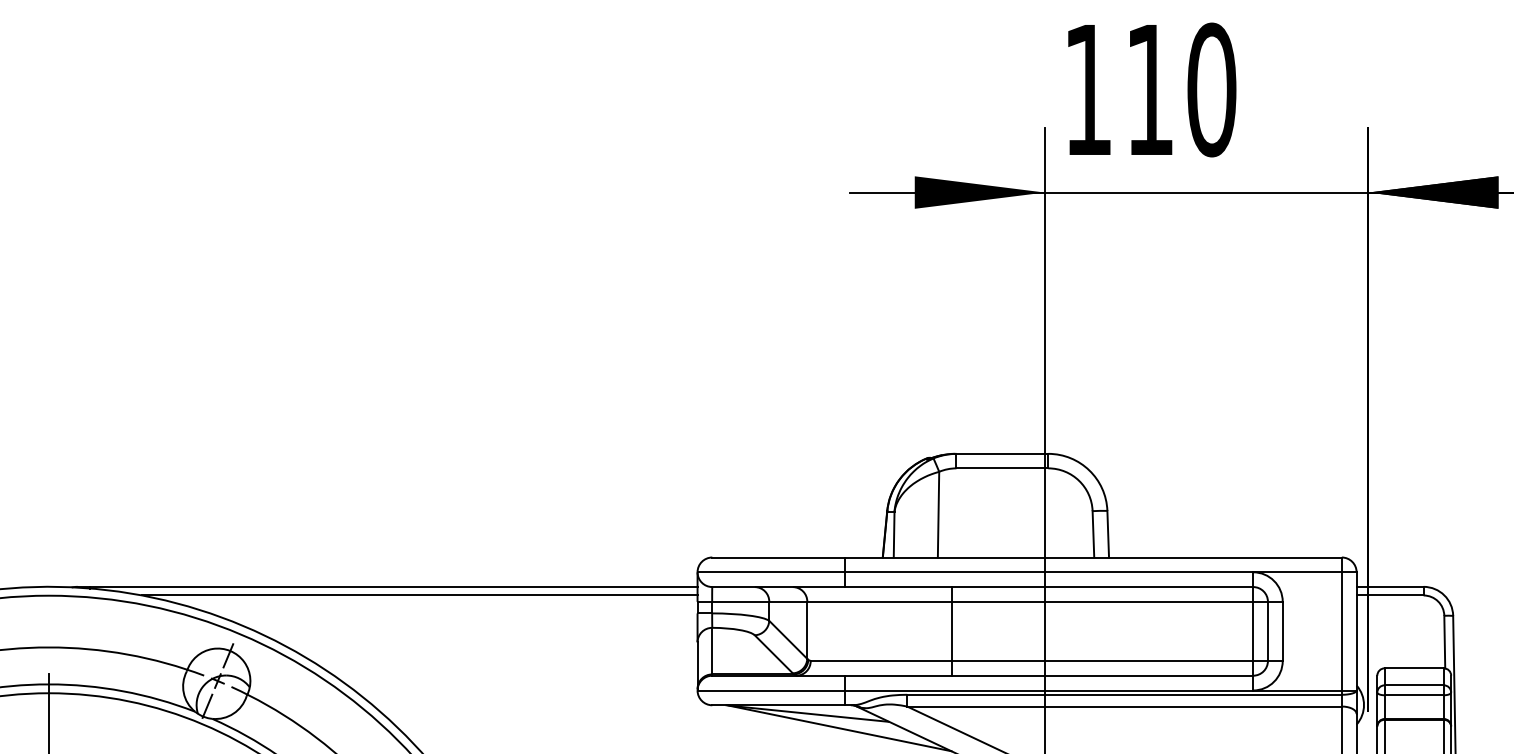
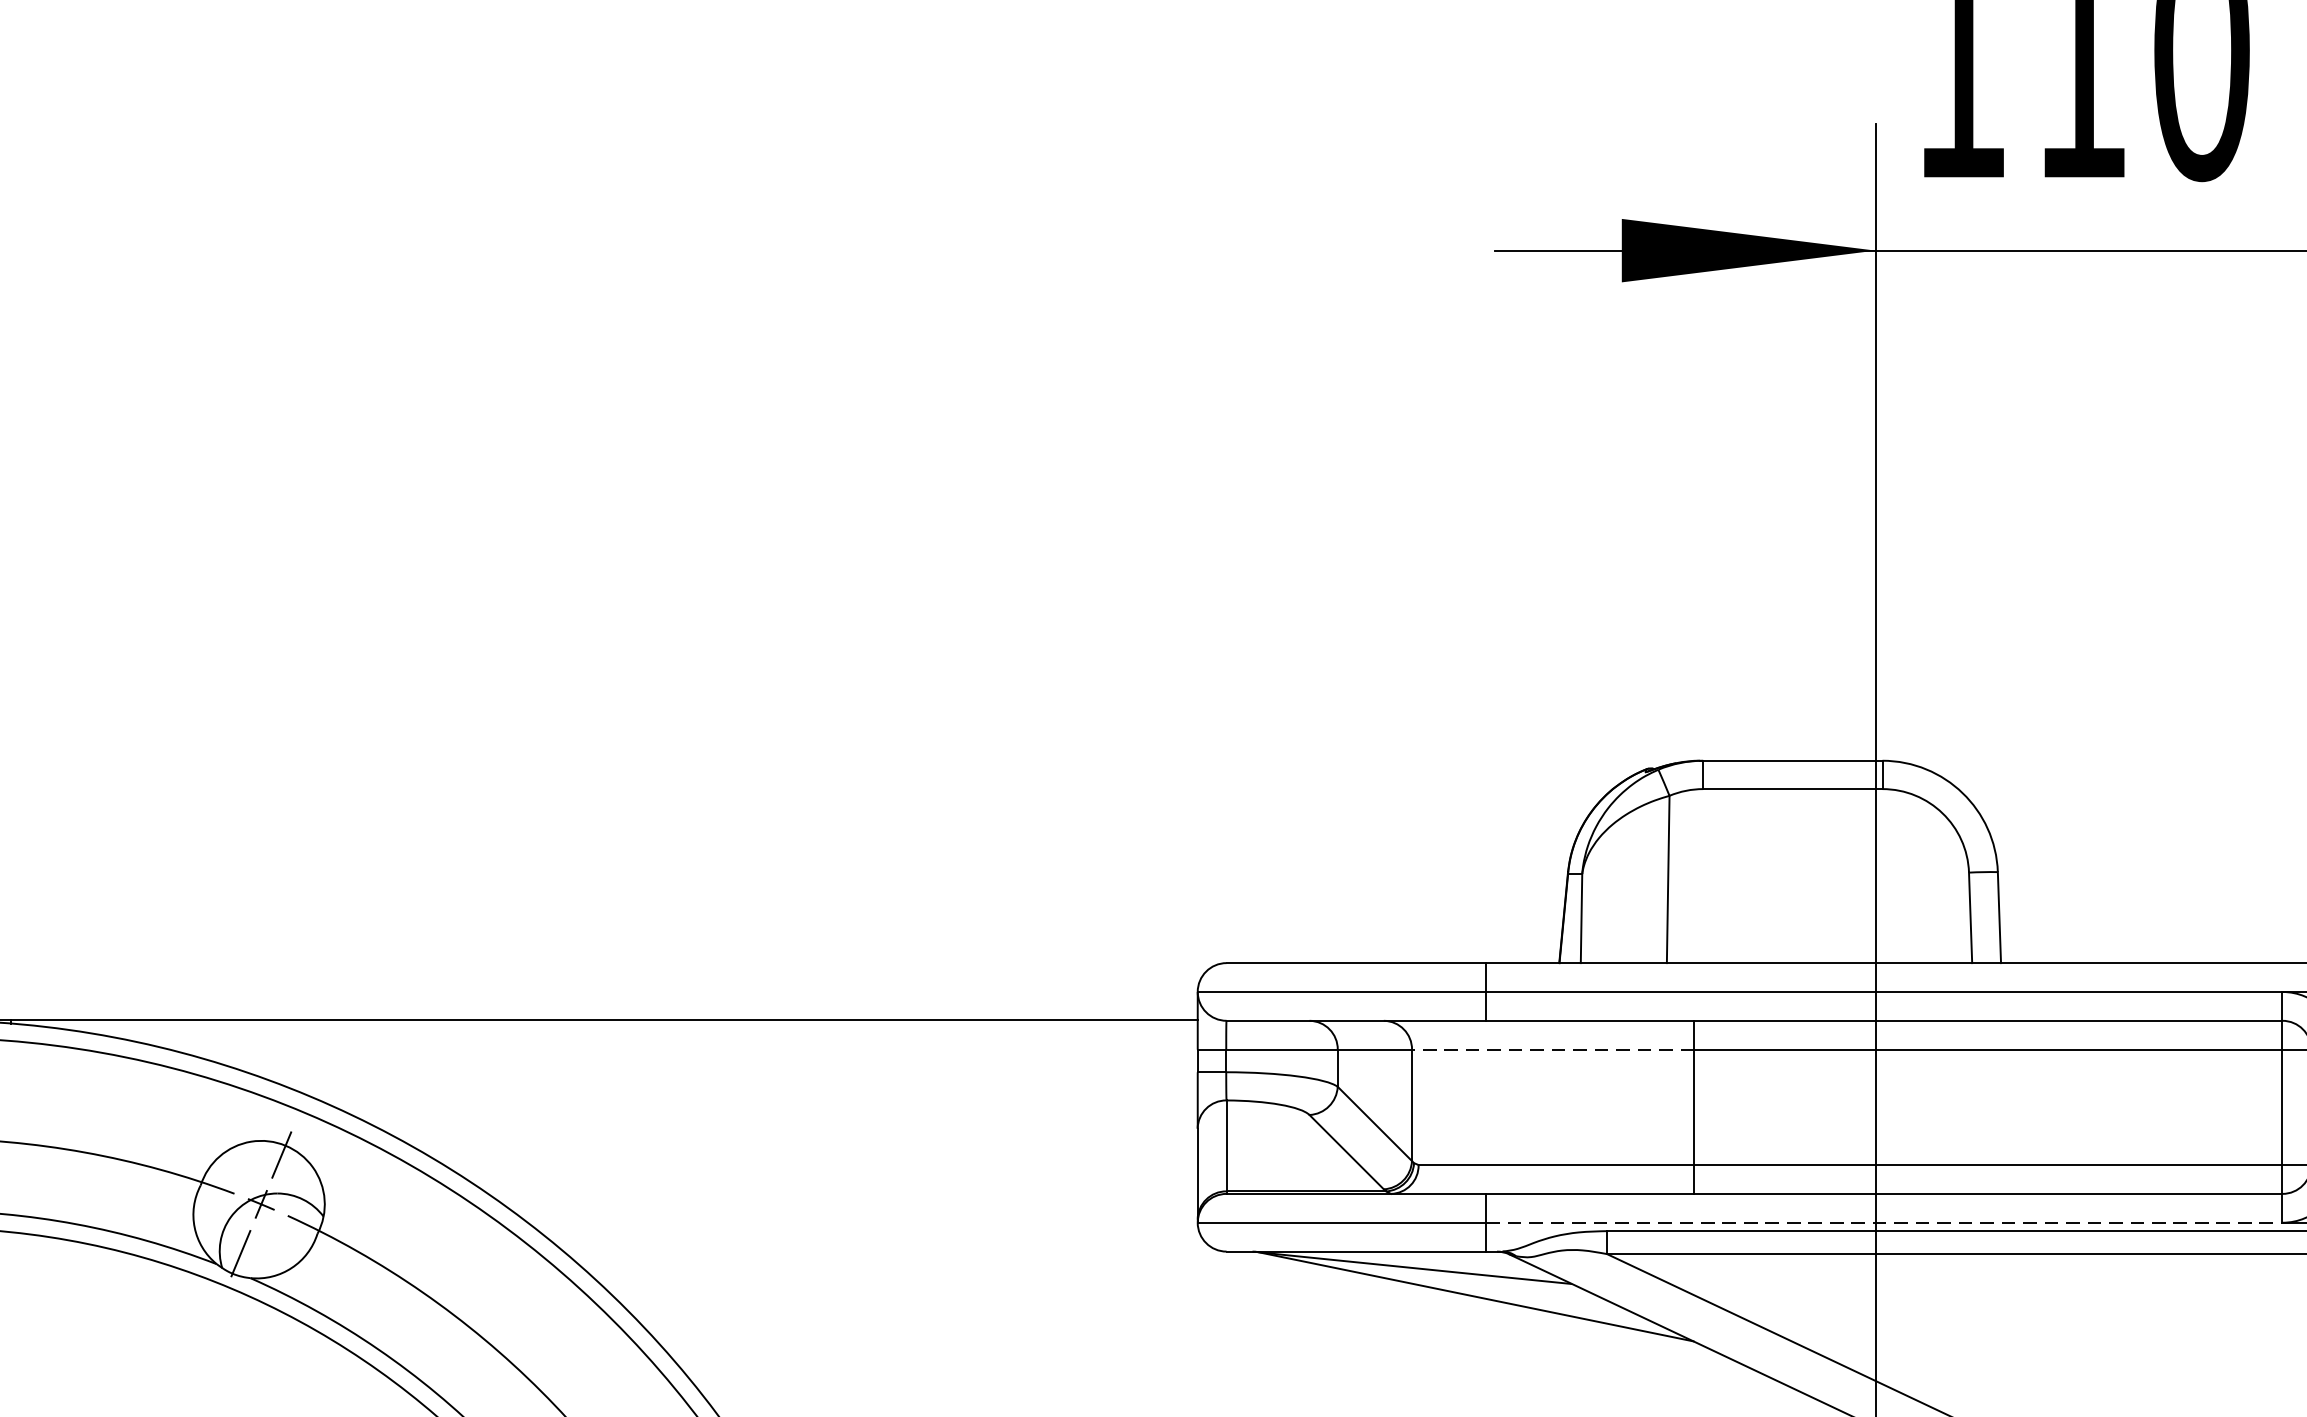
line: (419, 595) -> (654, 1037), removed
line: (879, 601) -> (1552, 1049), solid -> dashed
line: (1049, 690) -> (1884, 1222), solid -> dashed

